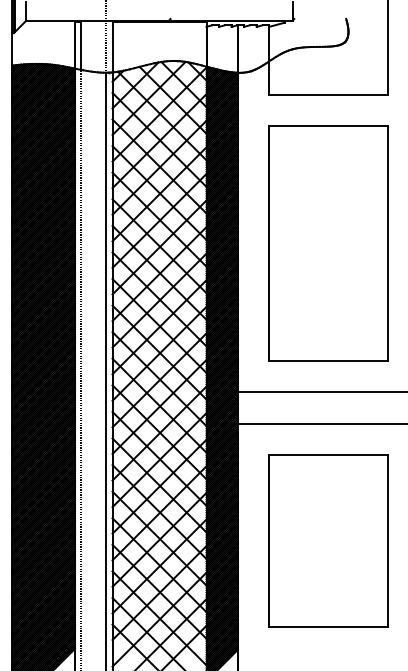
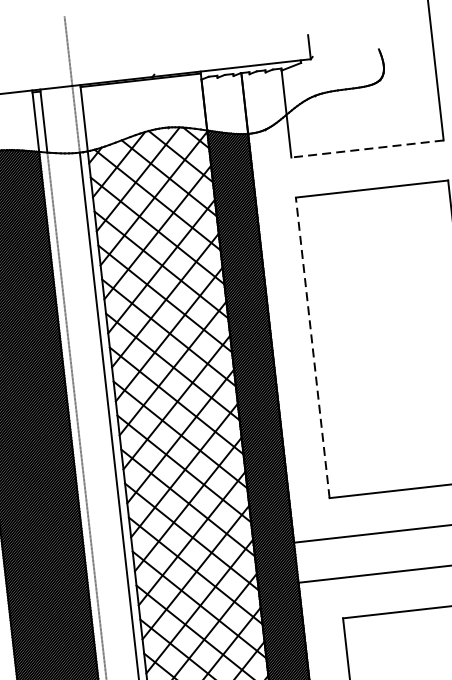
line: (328, 94) -> (367, 148), solid -> dashed
line: (269, 243) -> (313, 347), solid -> dashed

